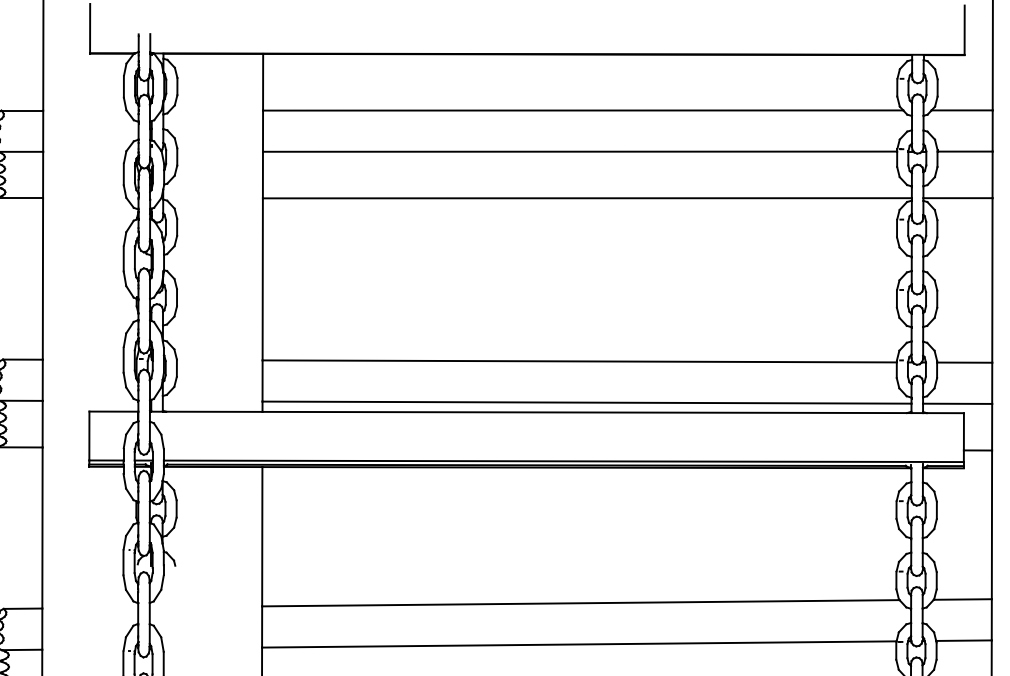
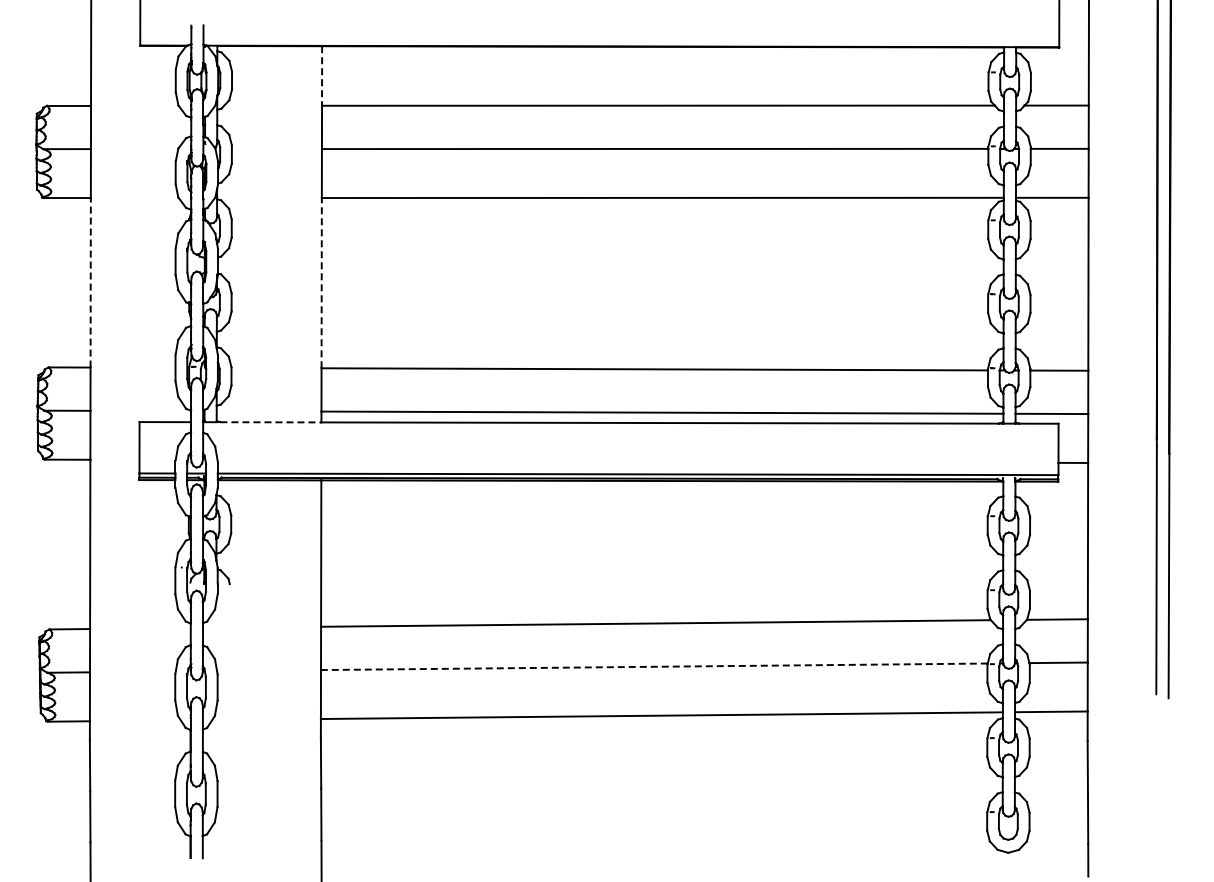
line: (263, 82) -> (322, 76), solid -> dashed
line: (42, 278) -> (90, 282), solid -> dashed
line: (262, 278) -> (321, 282), solid -> dashed
line: (214, 411) -> (271, 422), solid -> dashed
line: (578, 644) -> (653, 666), solid -> dashed

